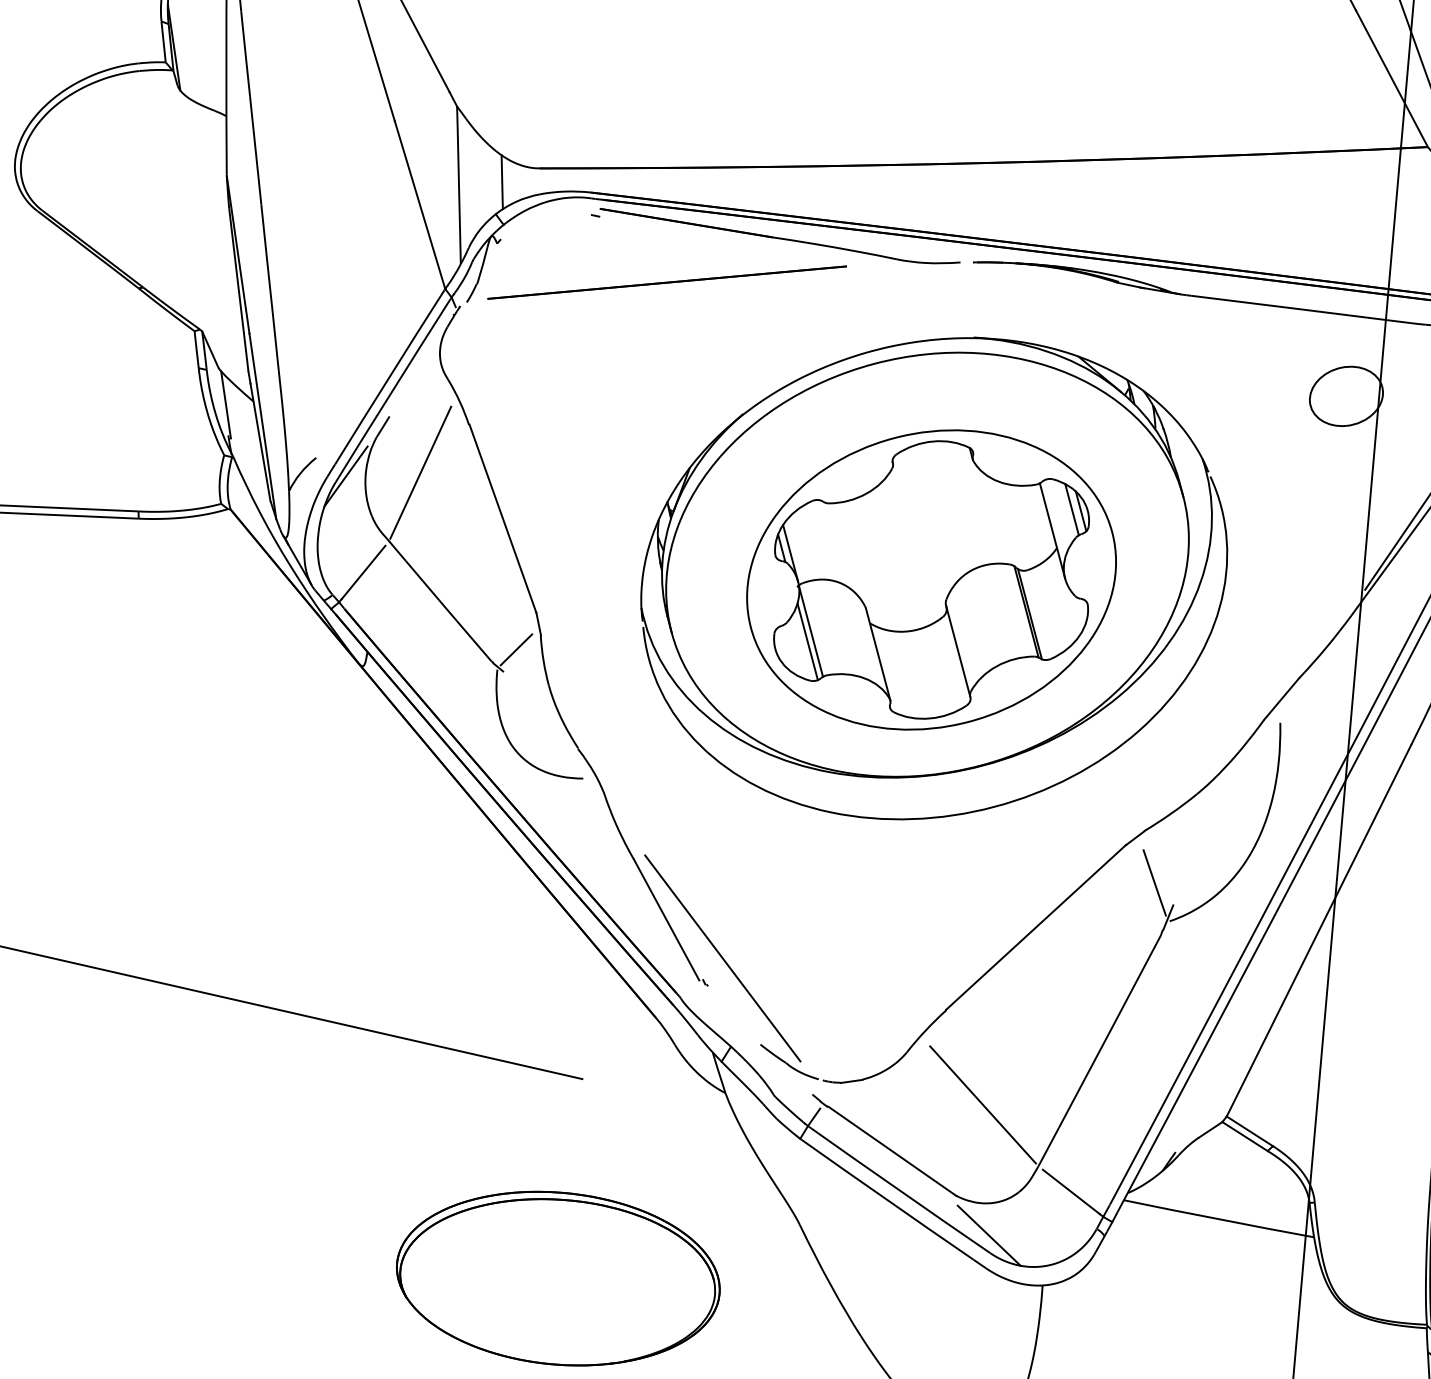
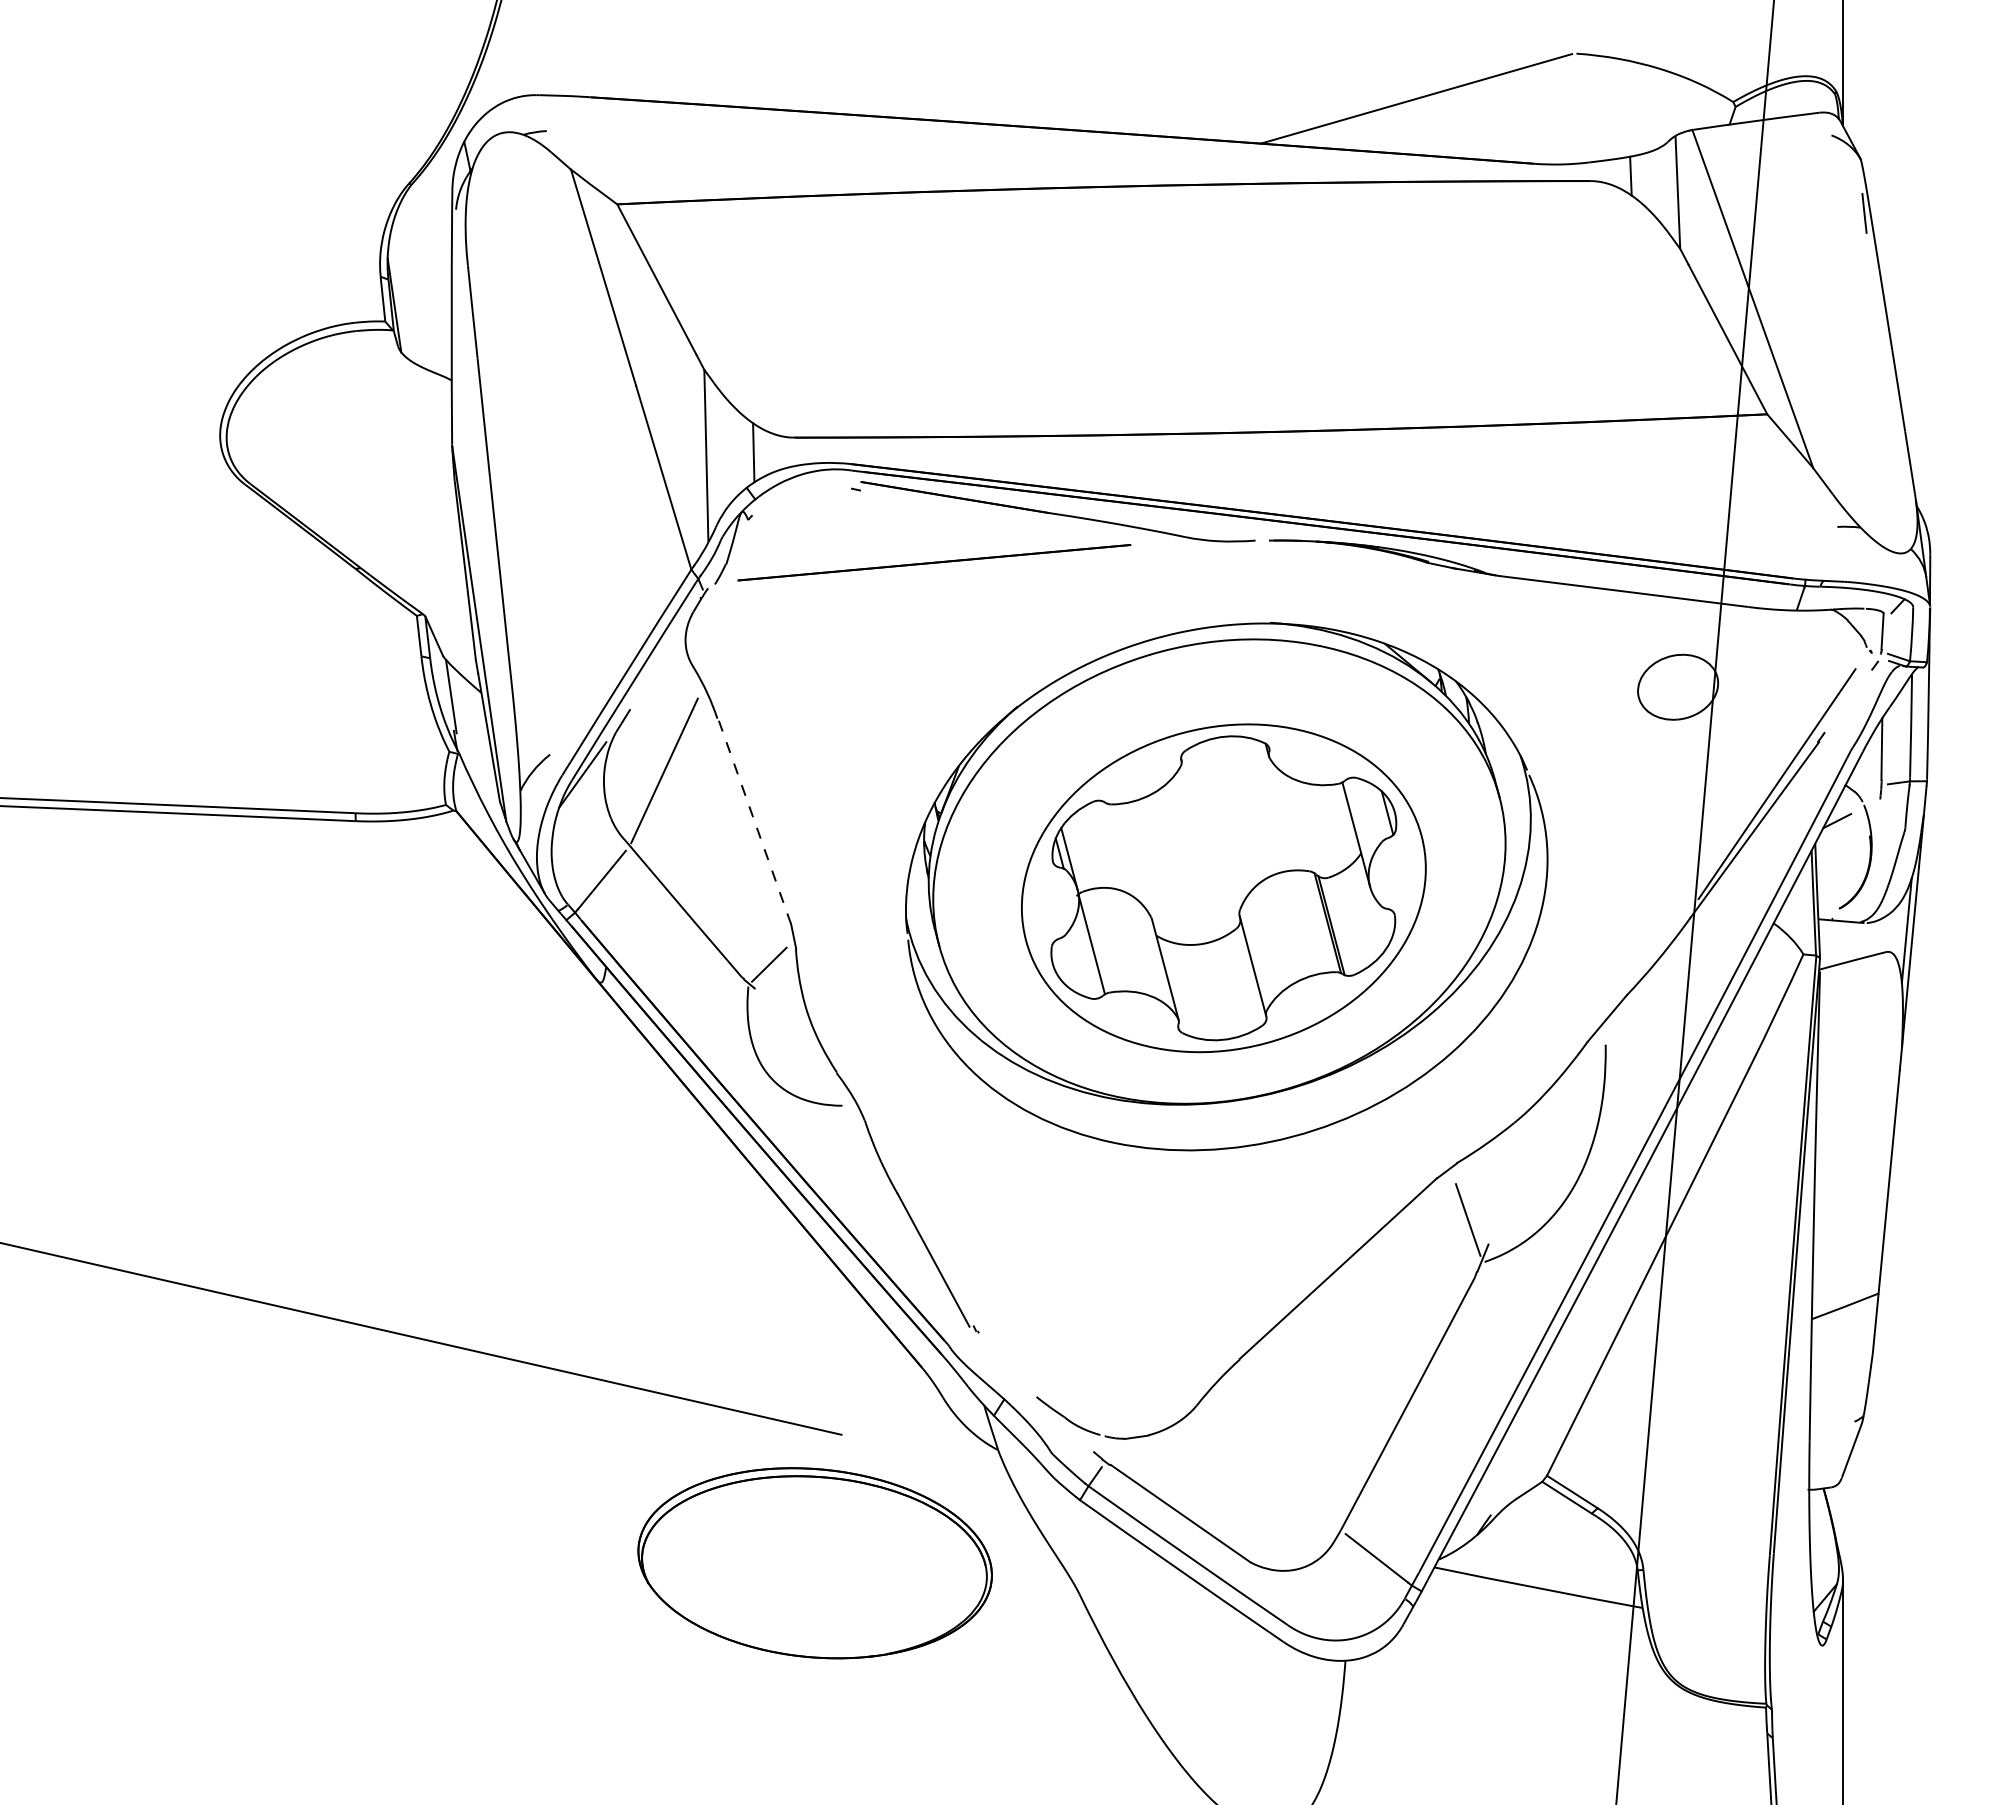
line: (1071, 509) -> (1377, 811), removed
line: (502, 518) -> (754, 820), solid -> dashed
line: (807, 641) -> (1088, 955), removed
line: (723, 958) -> (995, 1302), removed
line: (983, 1104) -> (1280, 1462), removed
line: (988, 1235) -> (1286, 1606), removed
part: (557, 1278) -> (814, 1563), moved

